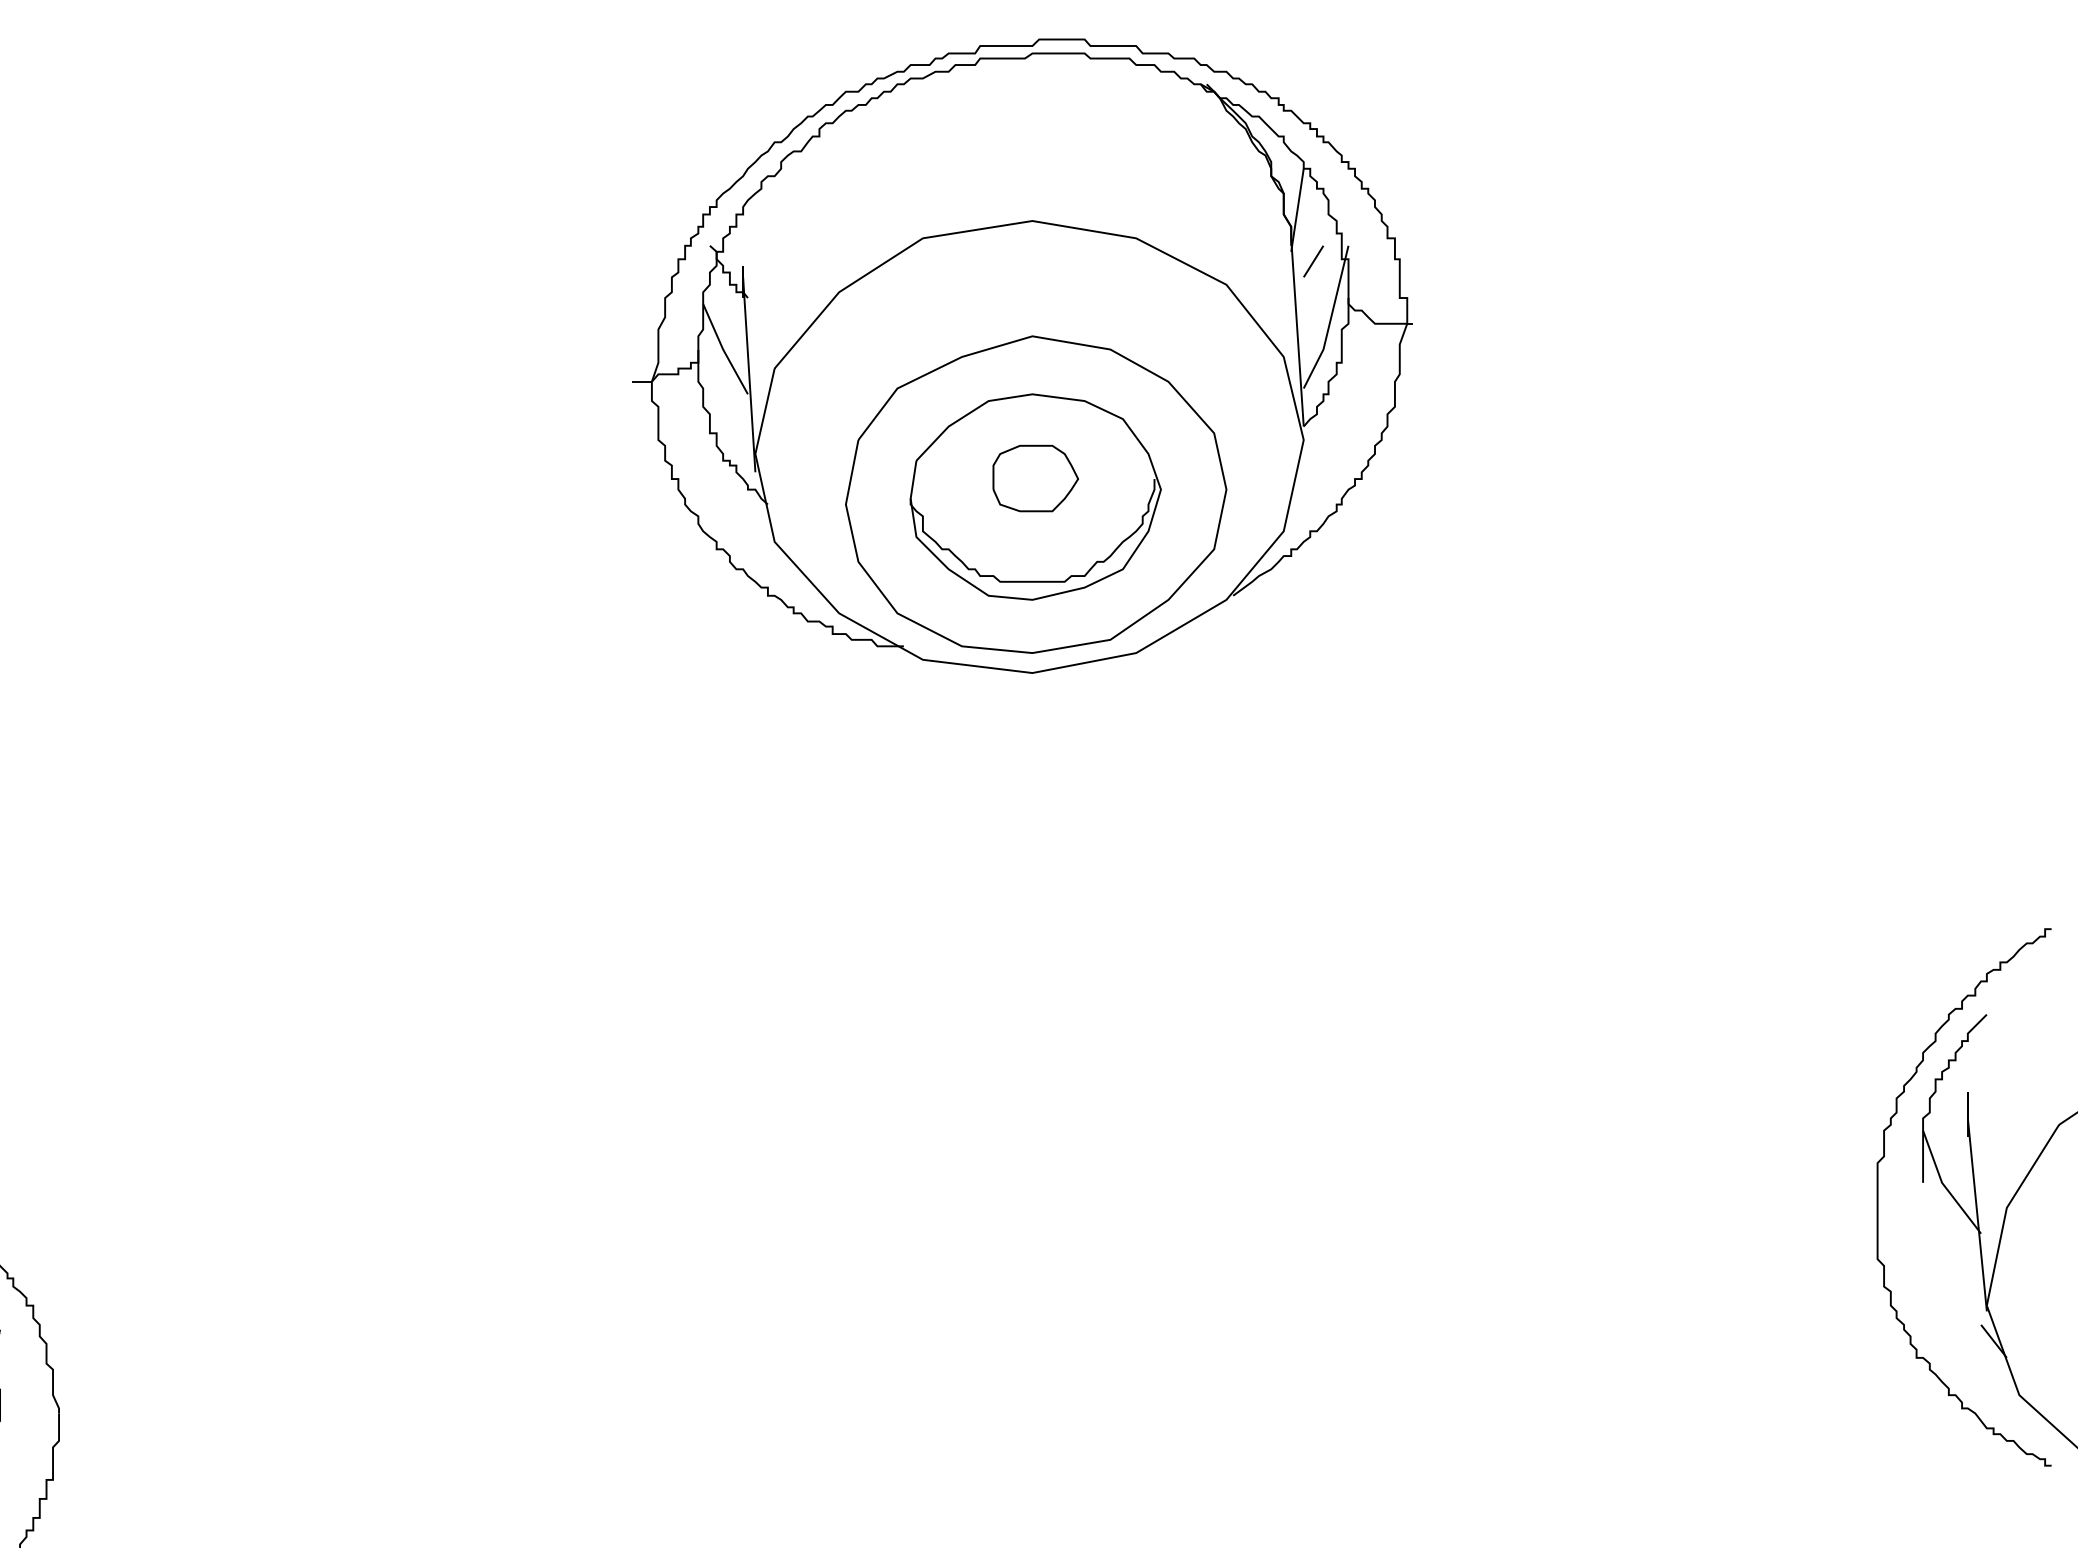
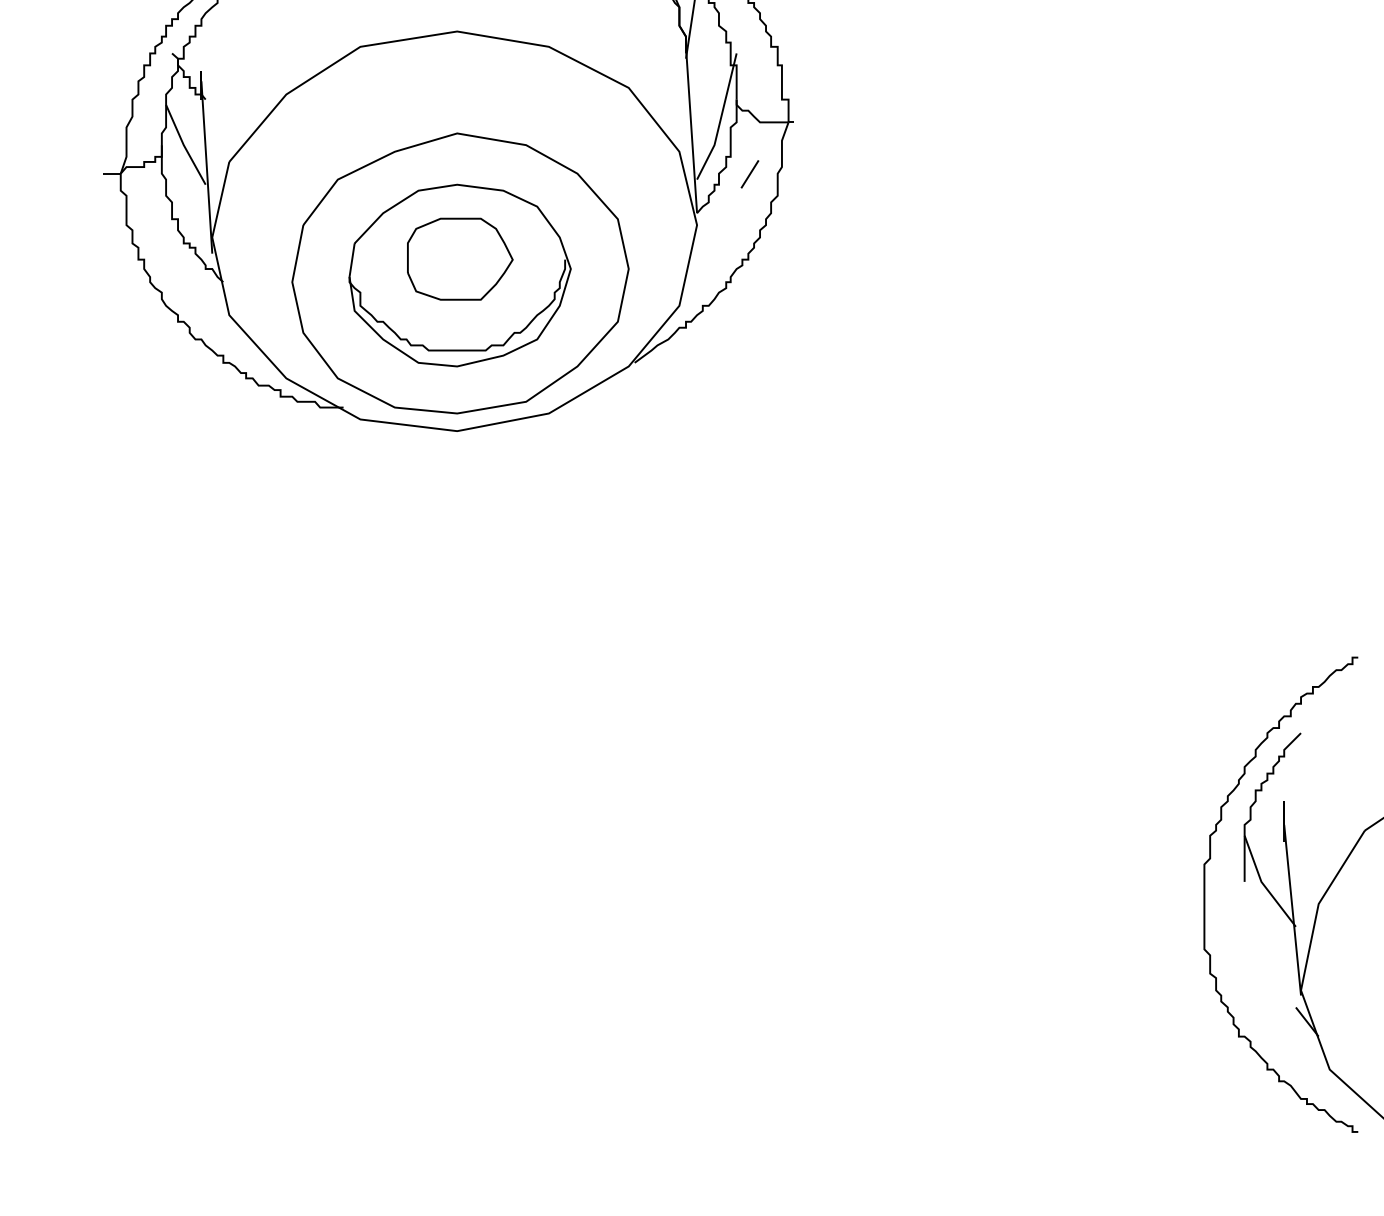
line: (1313, 261) -> (749, 174), moved
part: (1035, 478) -> (459, 259), size x1.4

